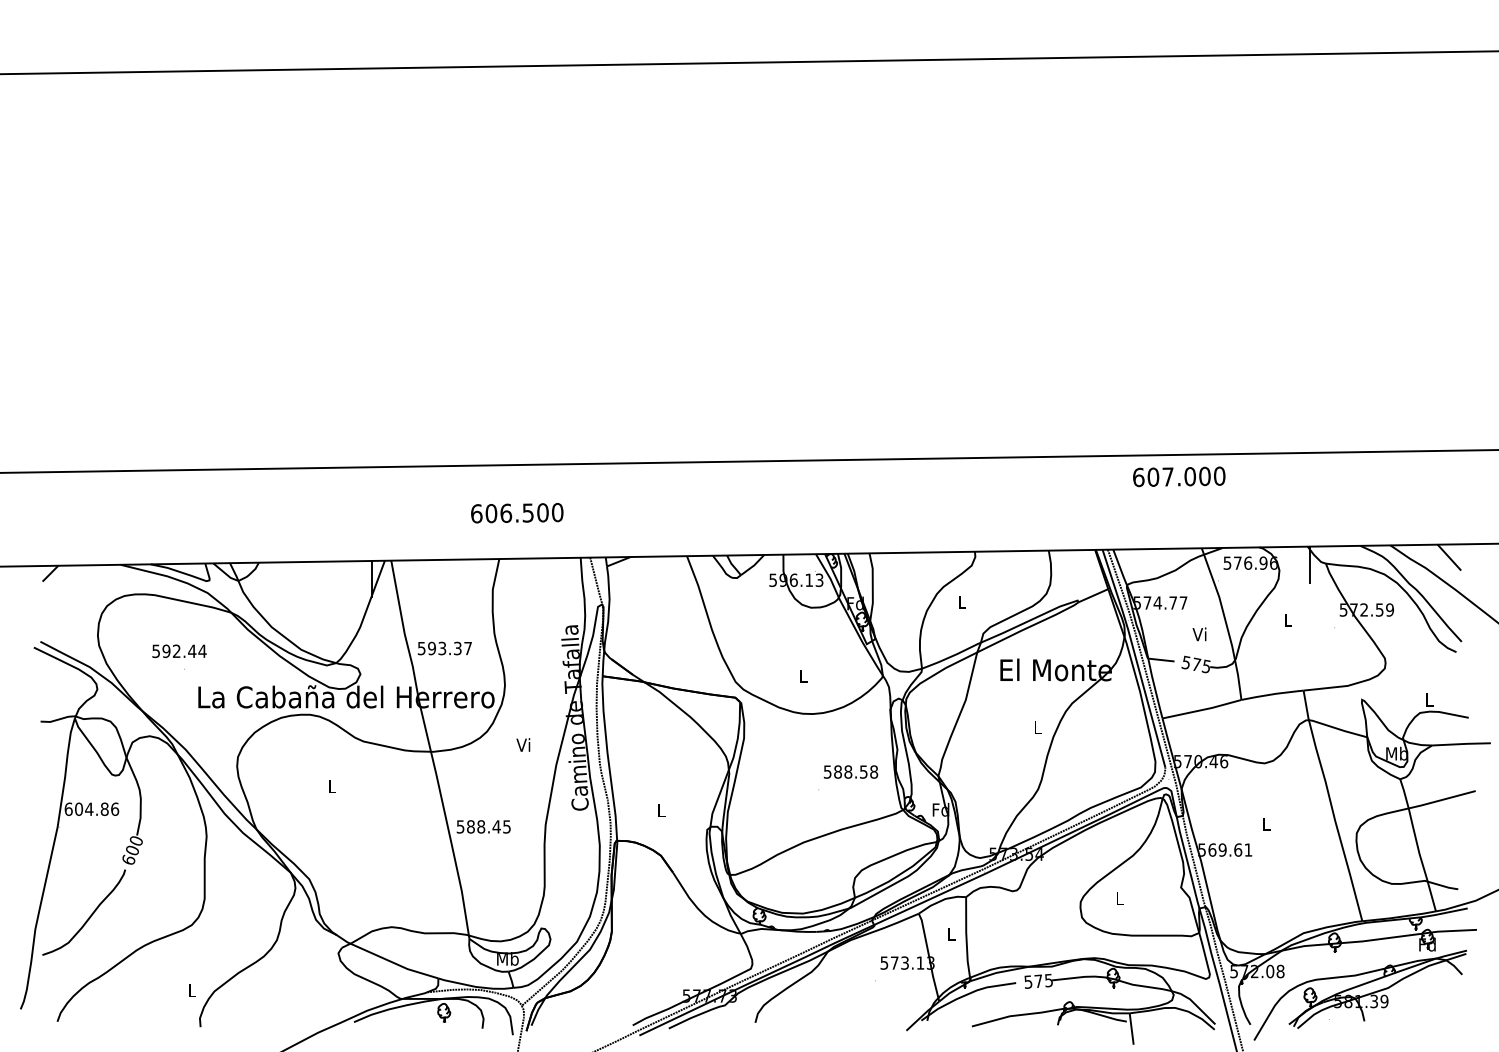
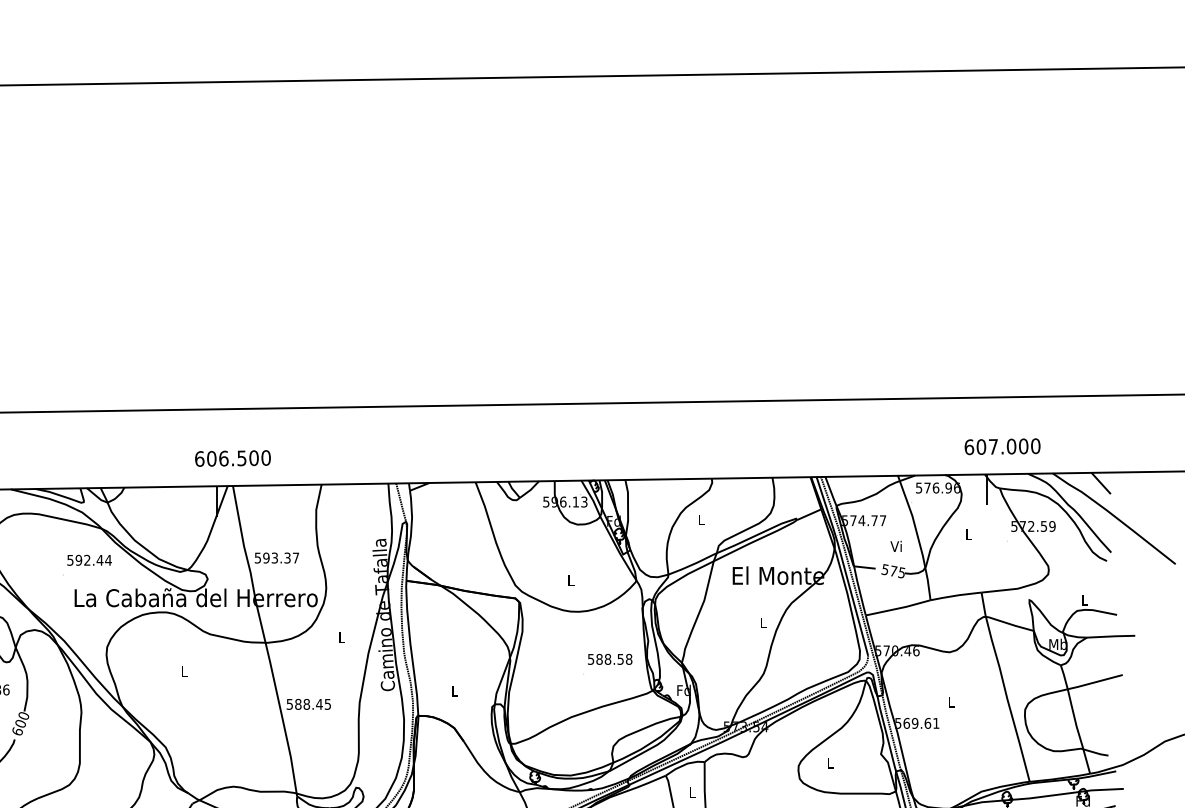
text: (1179, 476) -> (1002, 446), moved
text: (517, 513) -> (233, 458), moved
text: (179, 651) -> (89, 560), moved
text: (523, 744) -> (341, 636), Vi -> L

